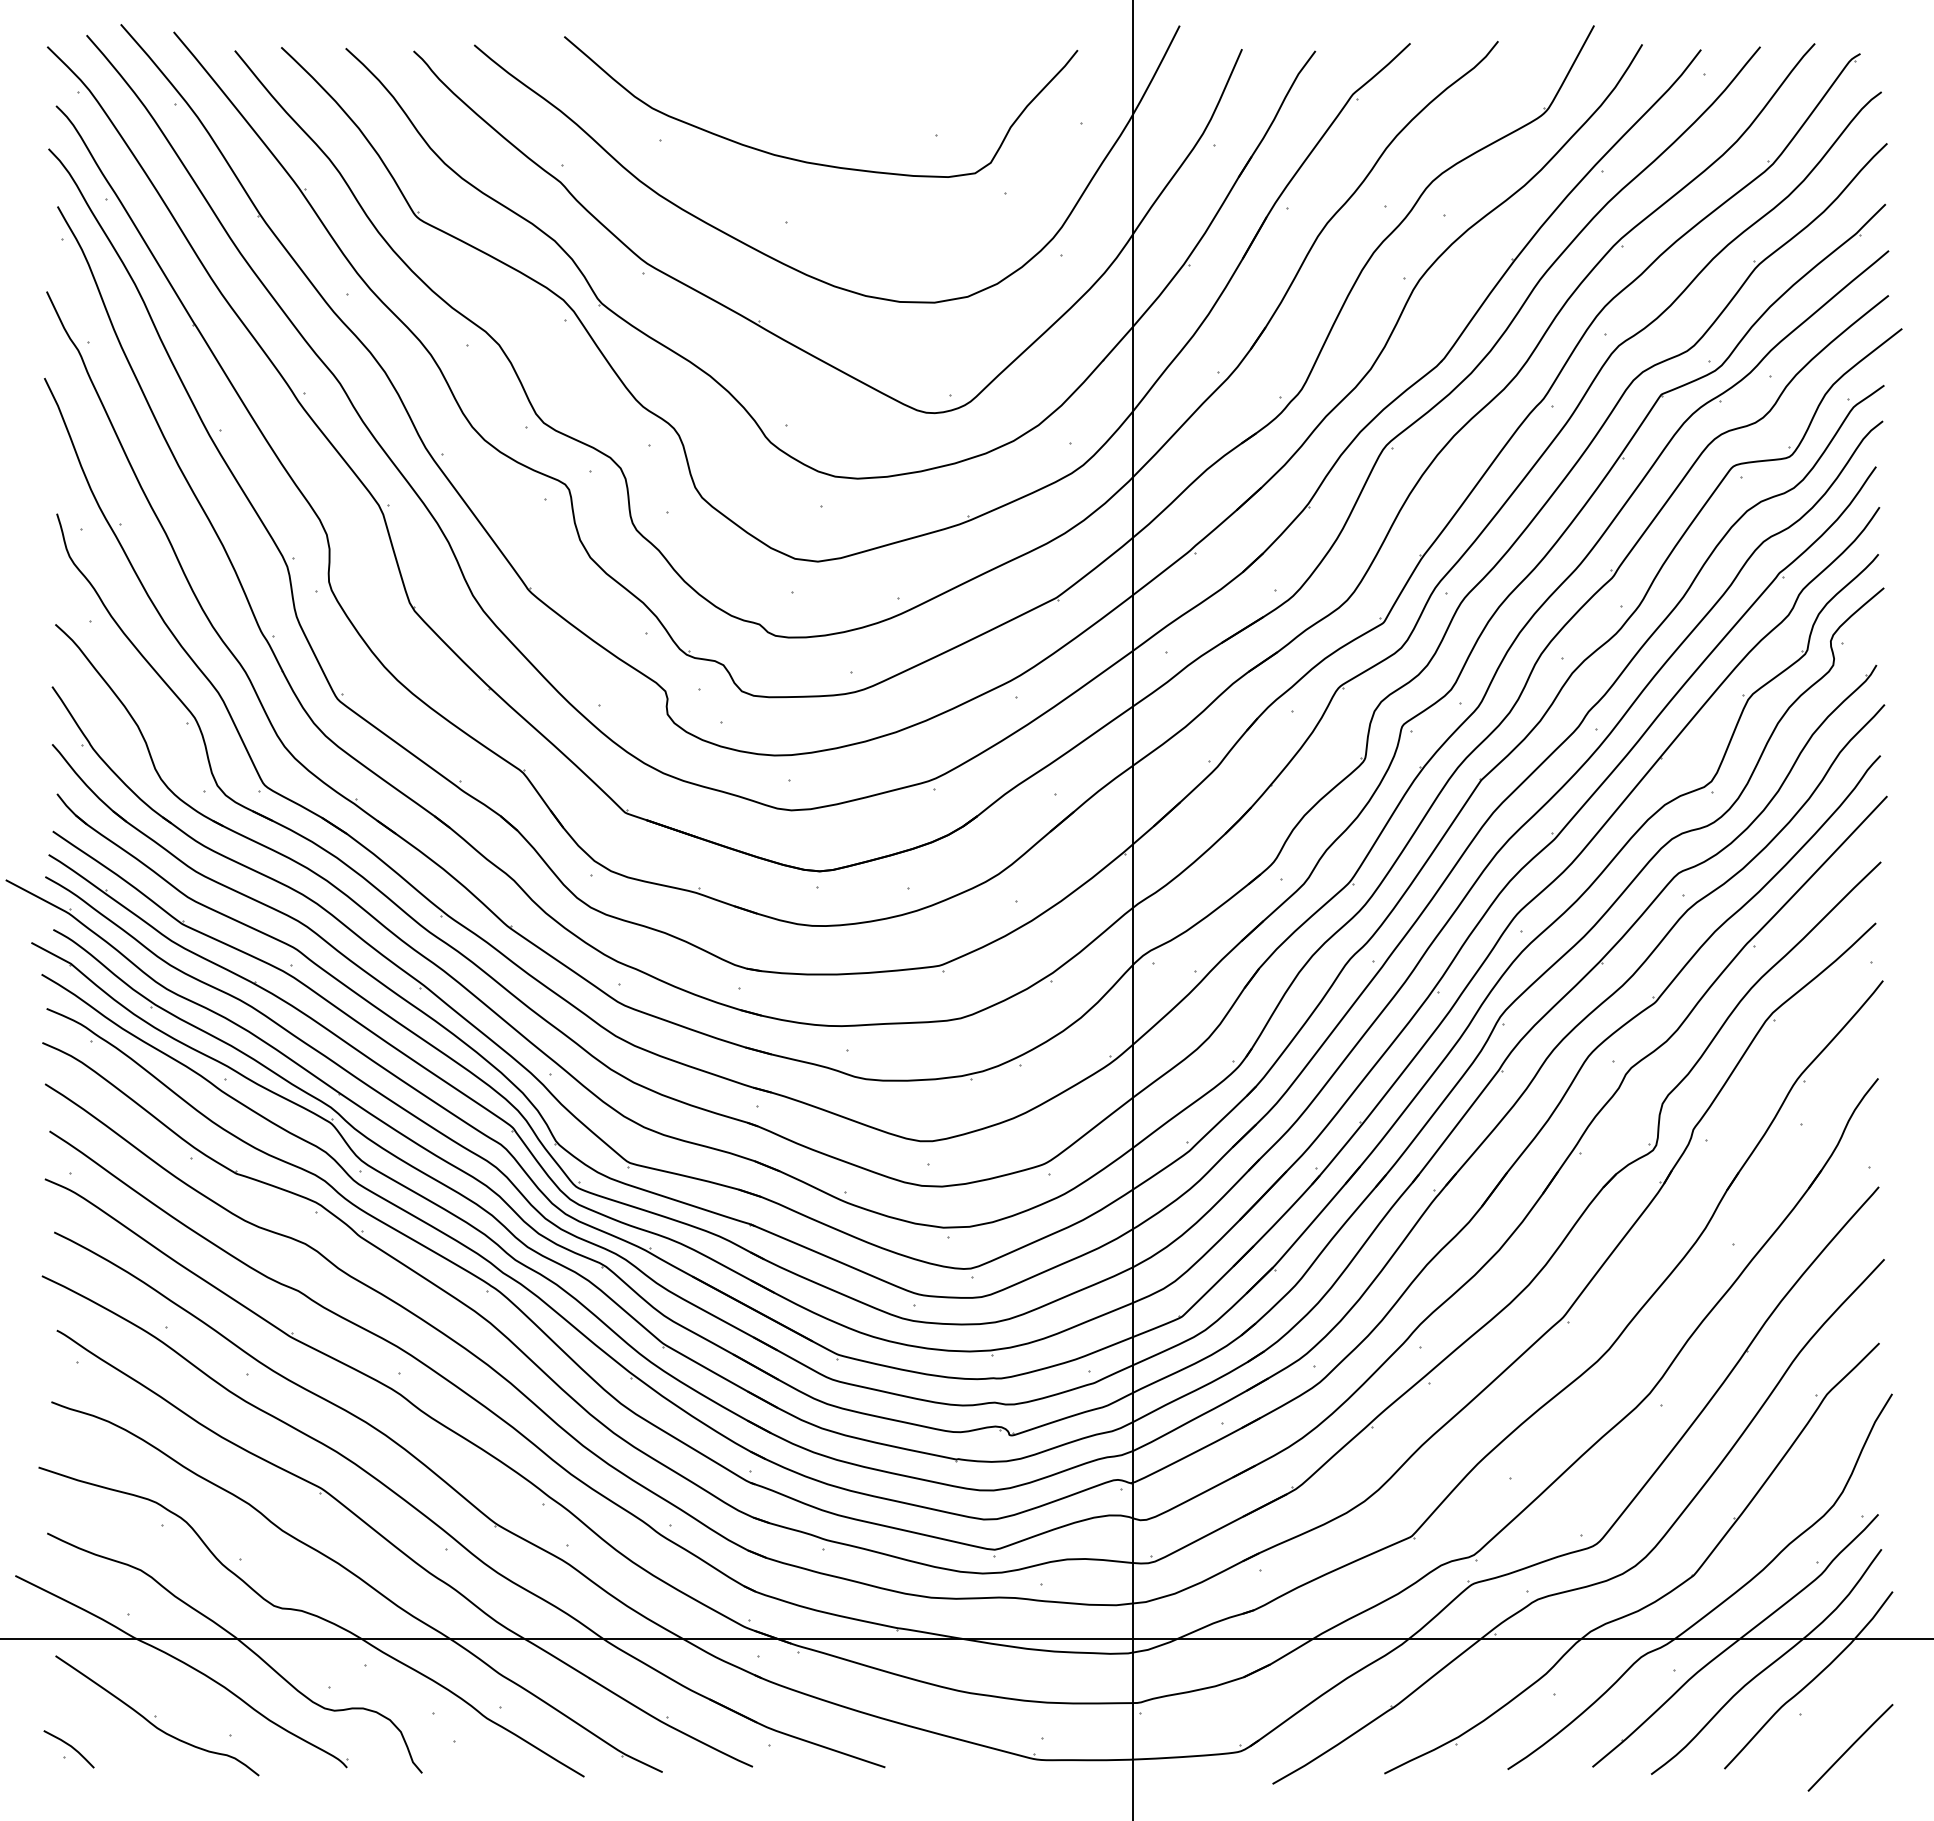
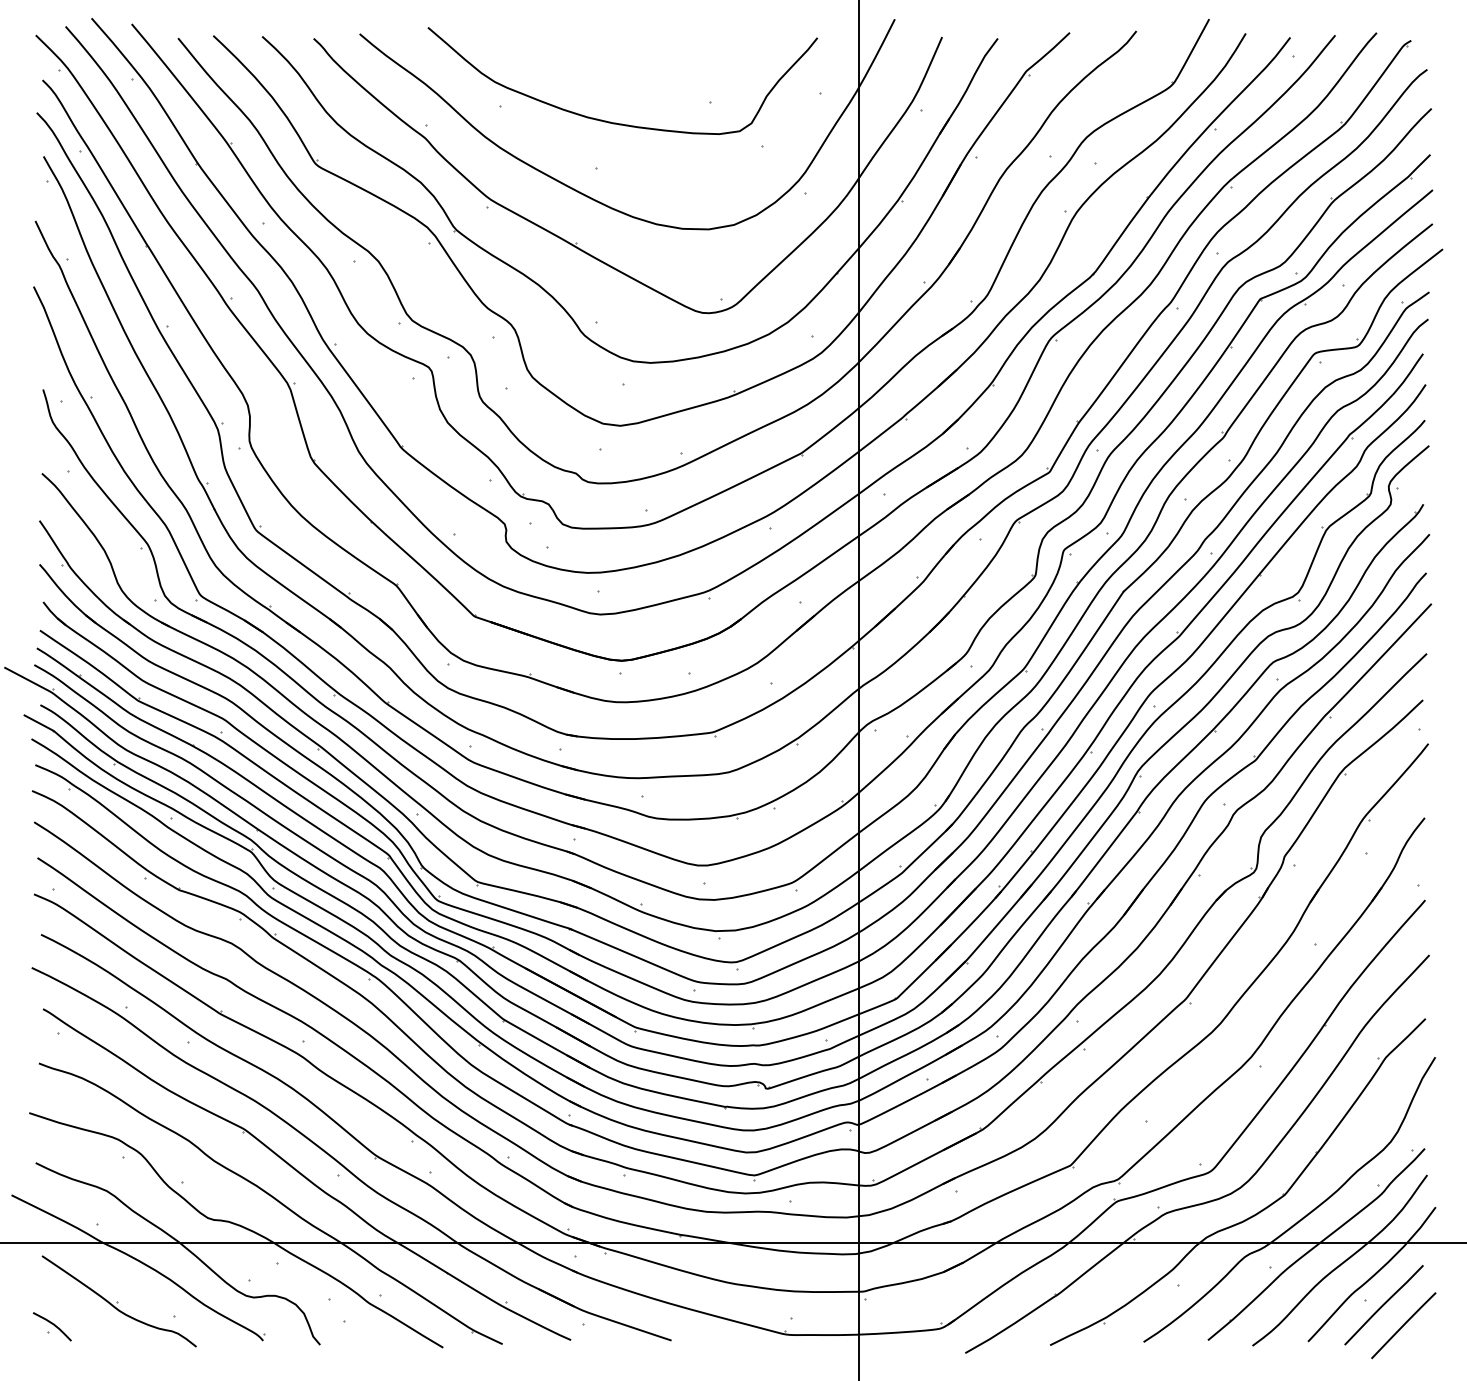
line: (1824, 1720) -> (1383, 1304), added

